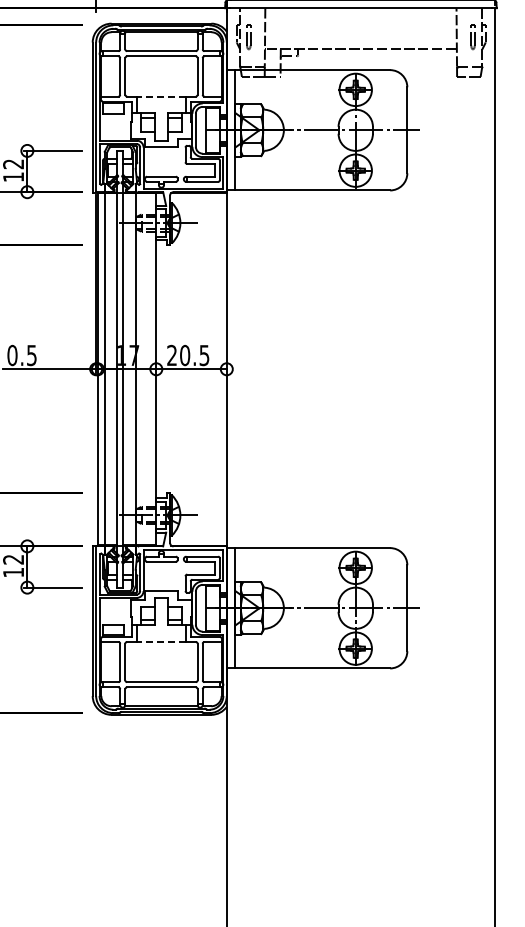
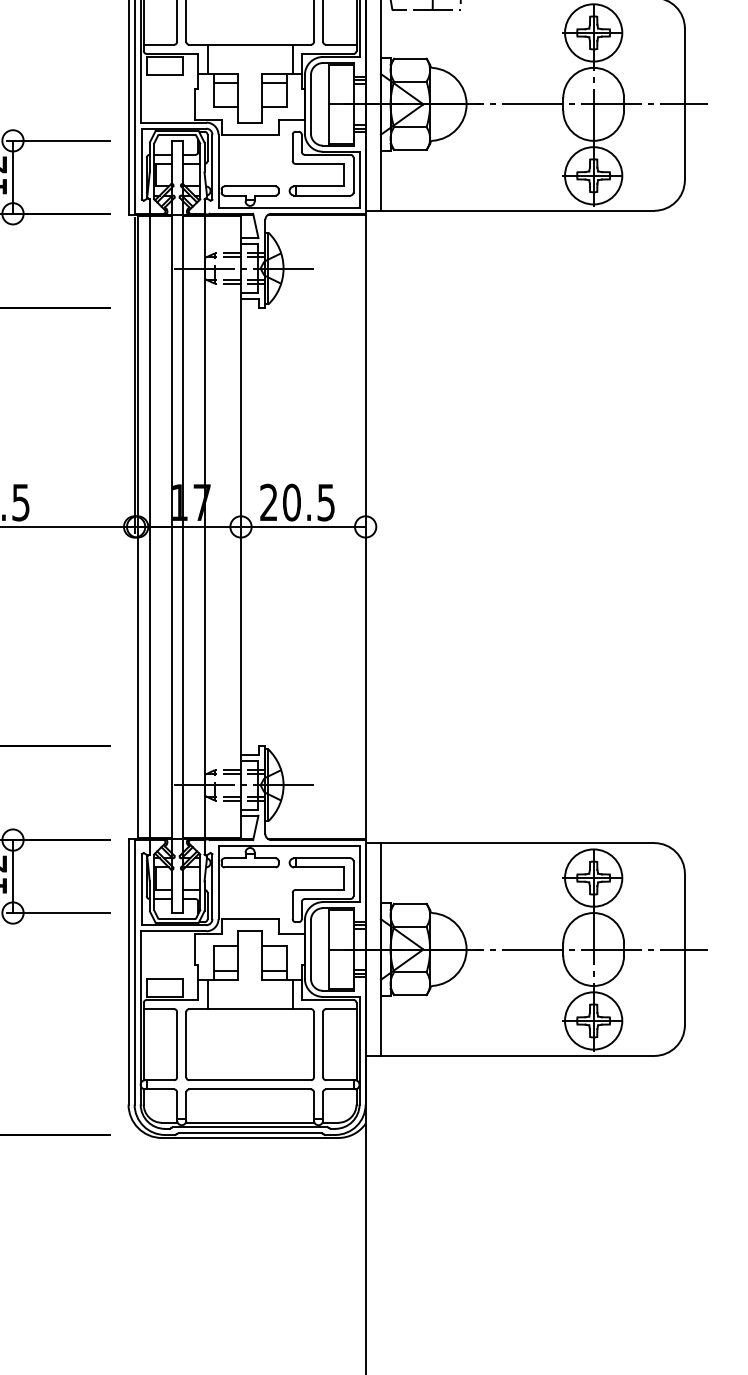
line: (160, 96) -> (248, 44), dashed -> solid
line: (160, 641) -> (248, 1008), dashed -> solid

